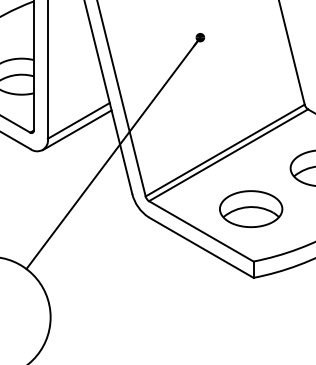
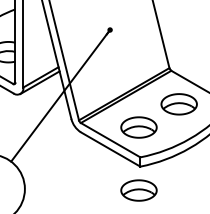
part: (250, 319) -> (138, 190), added

